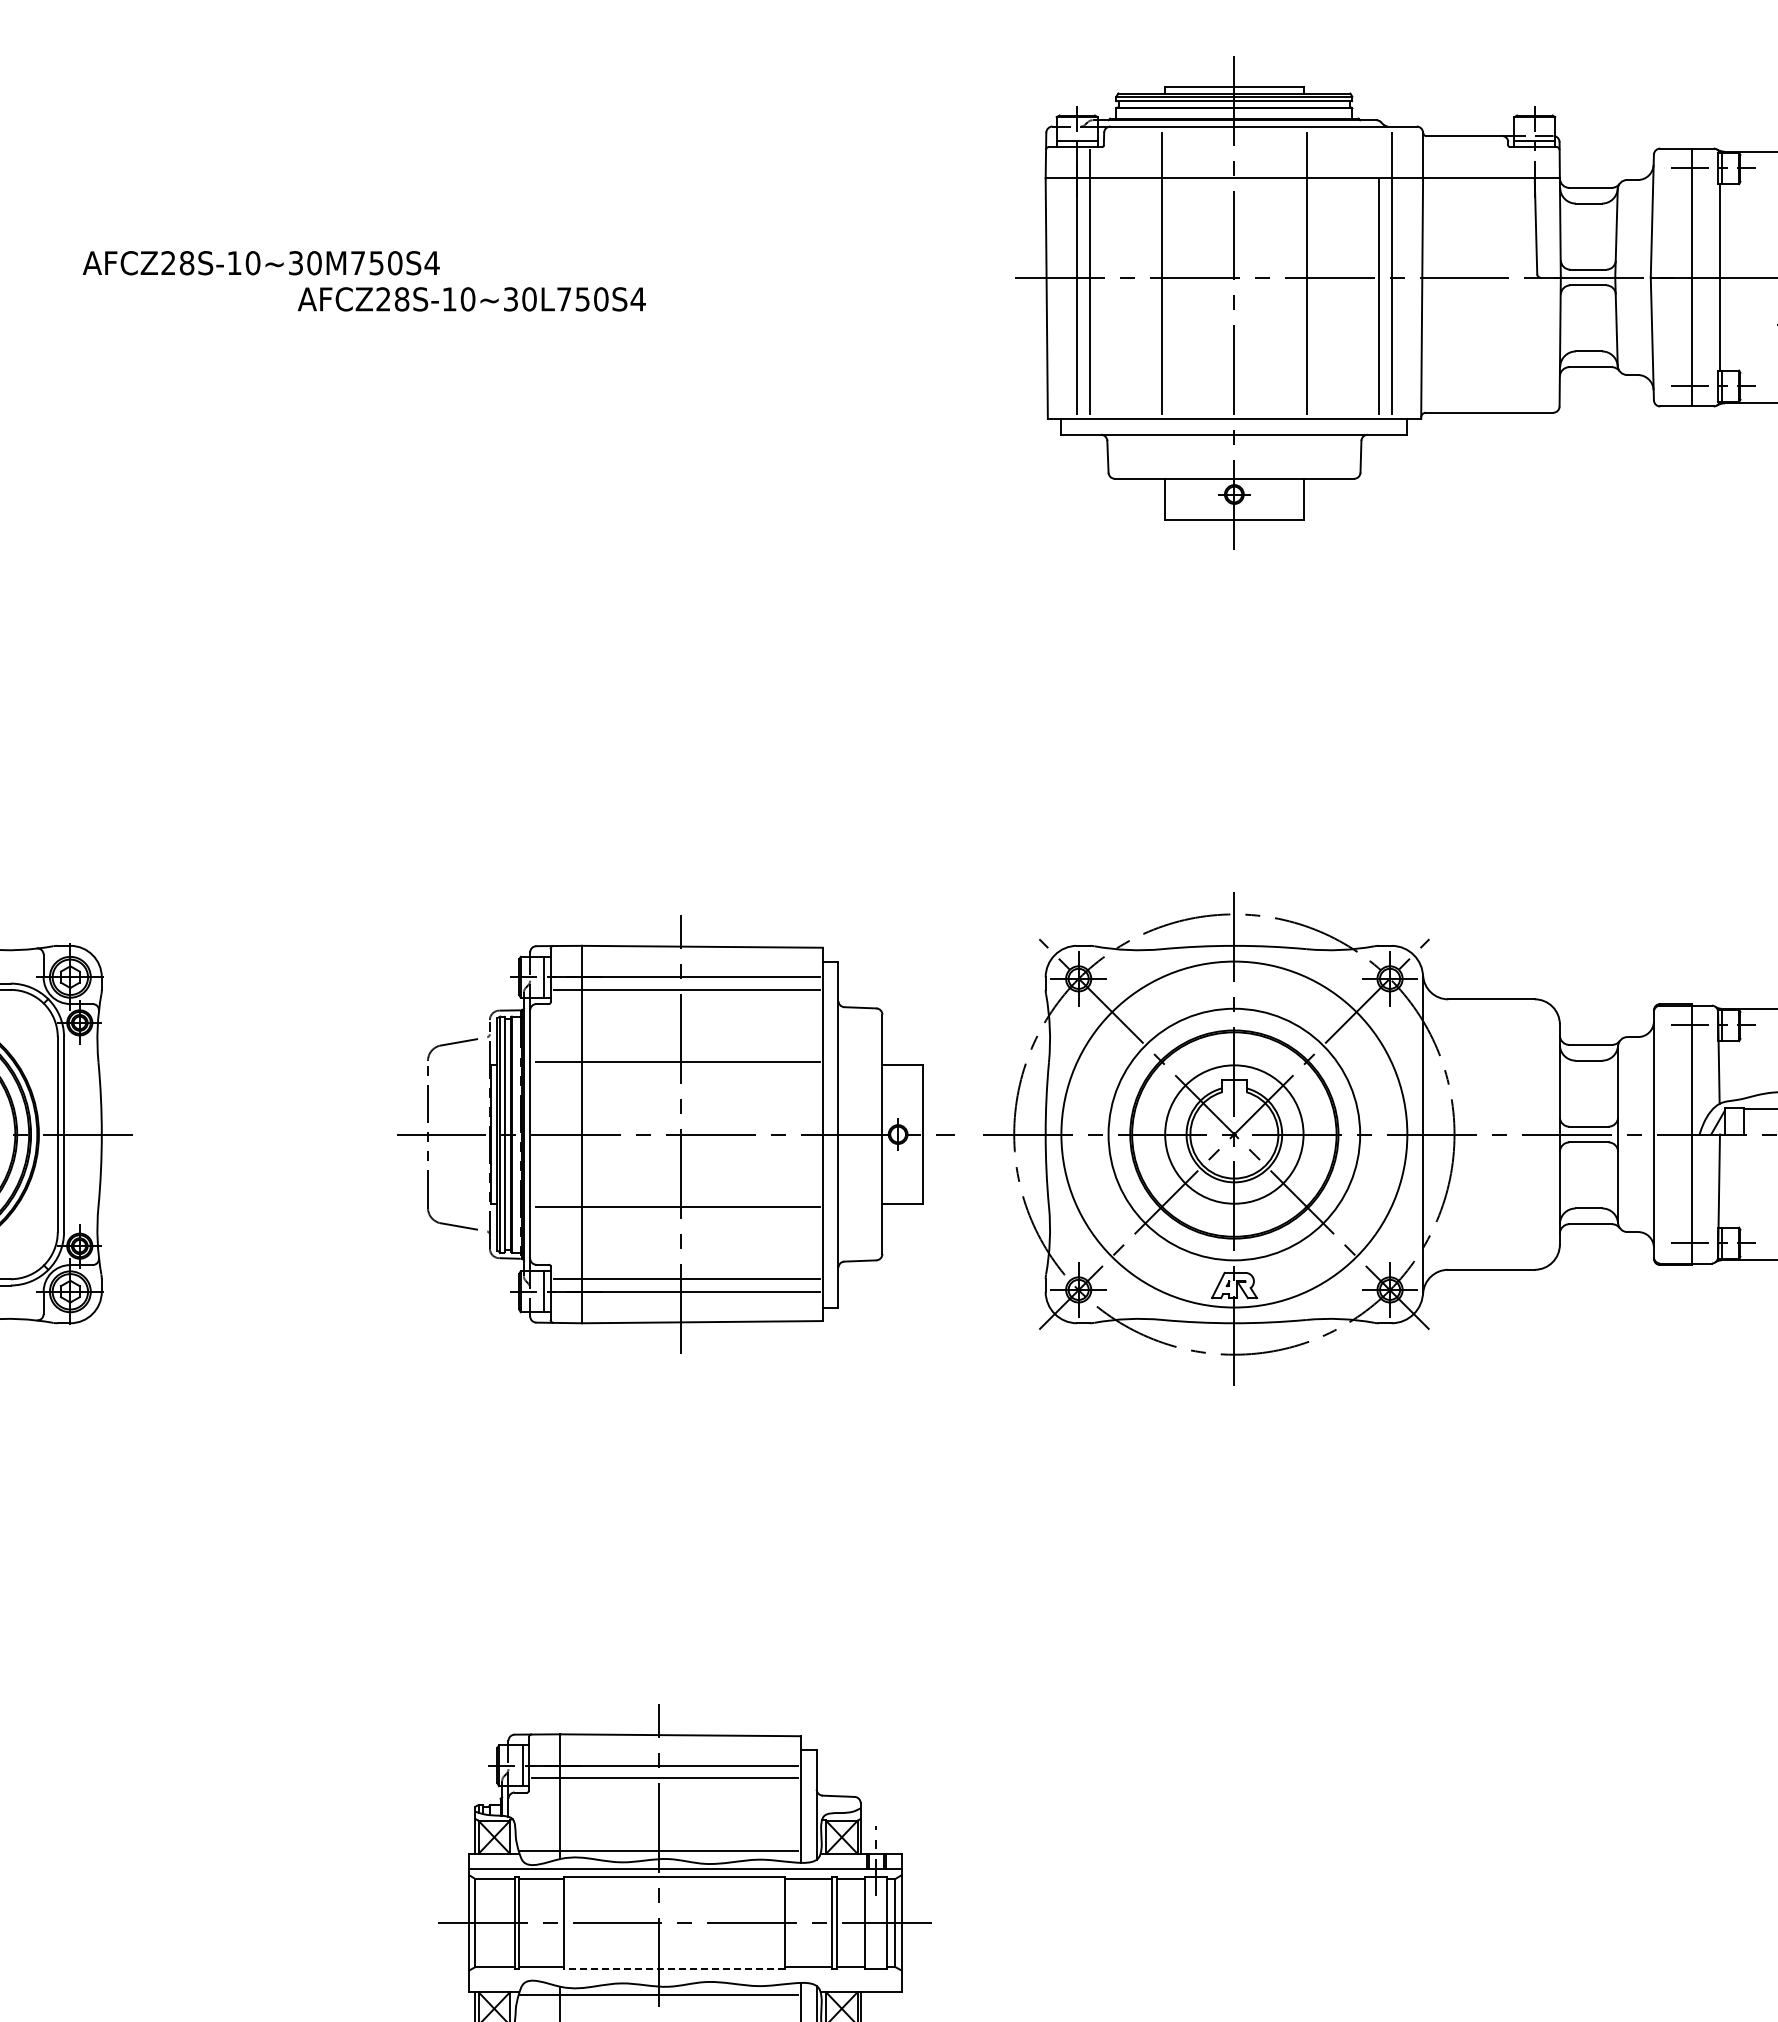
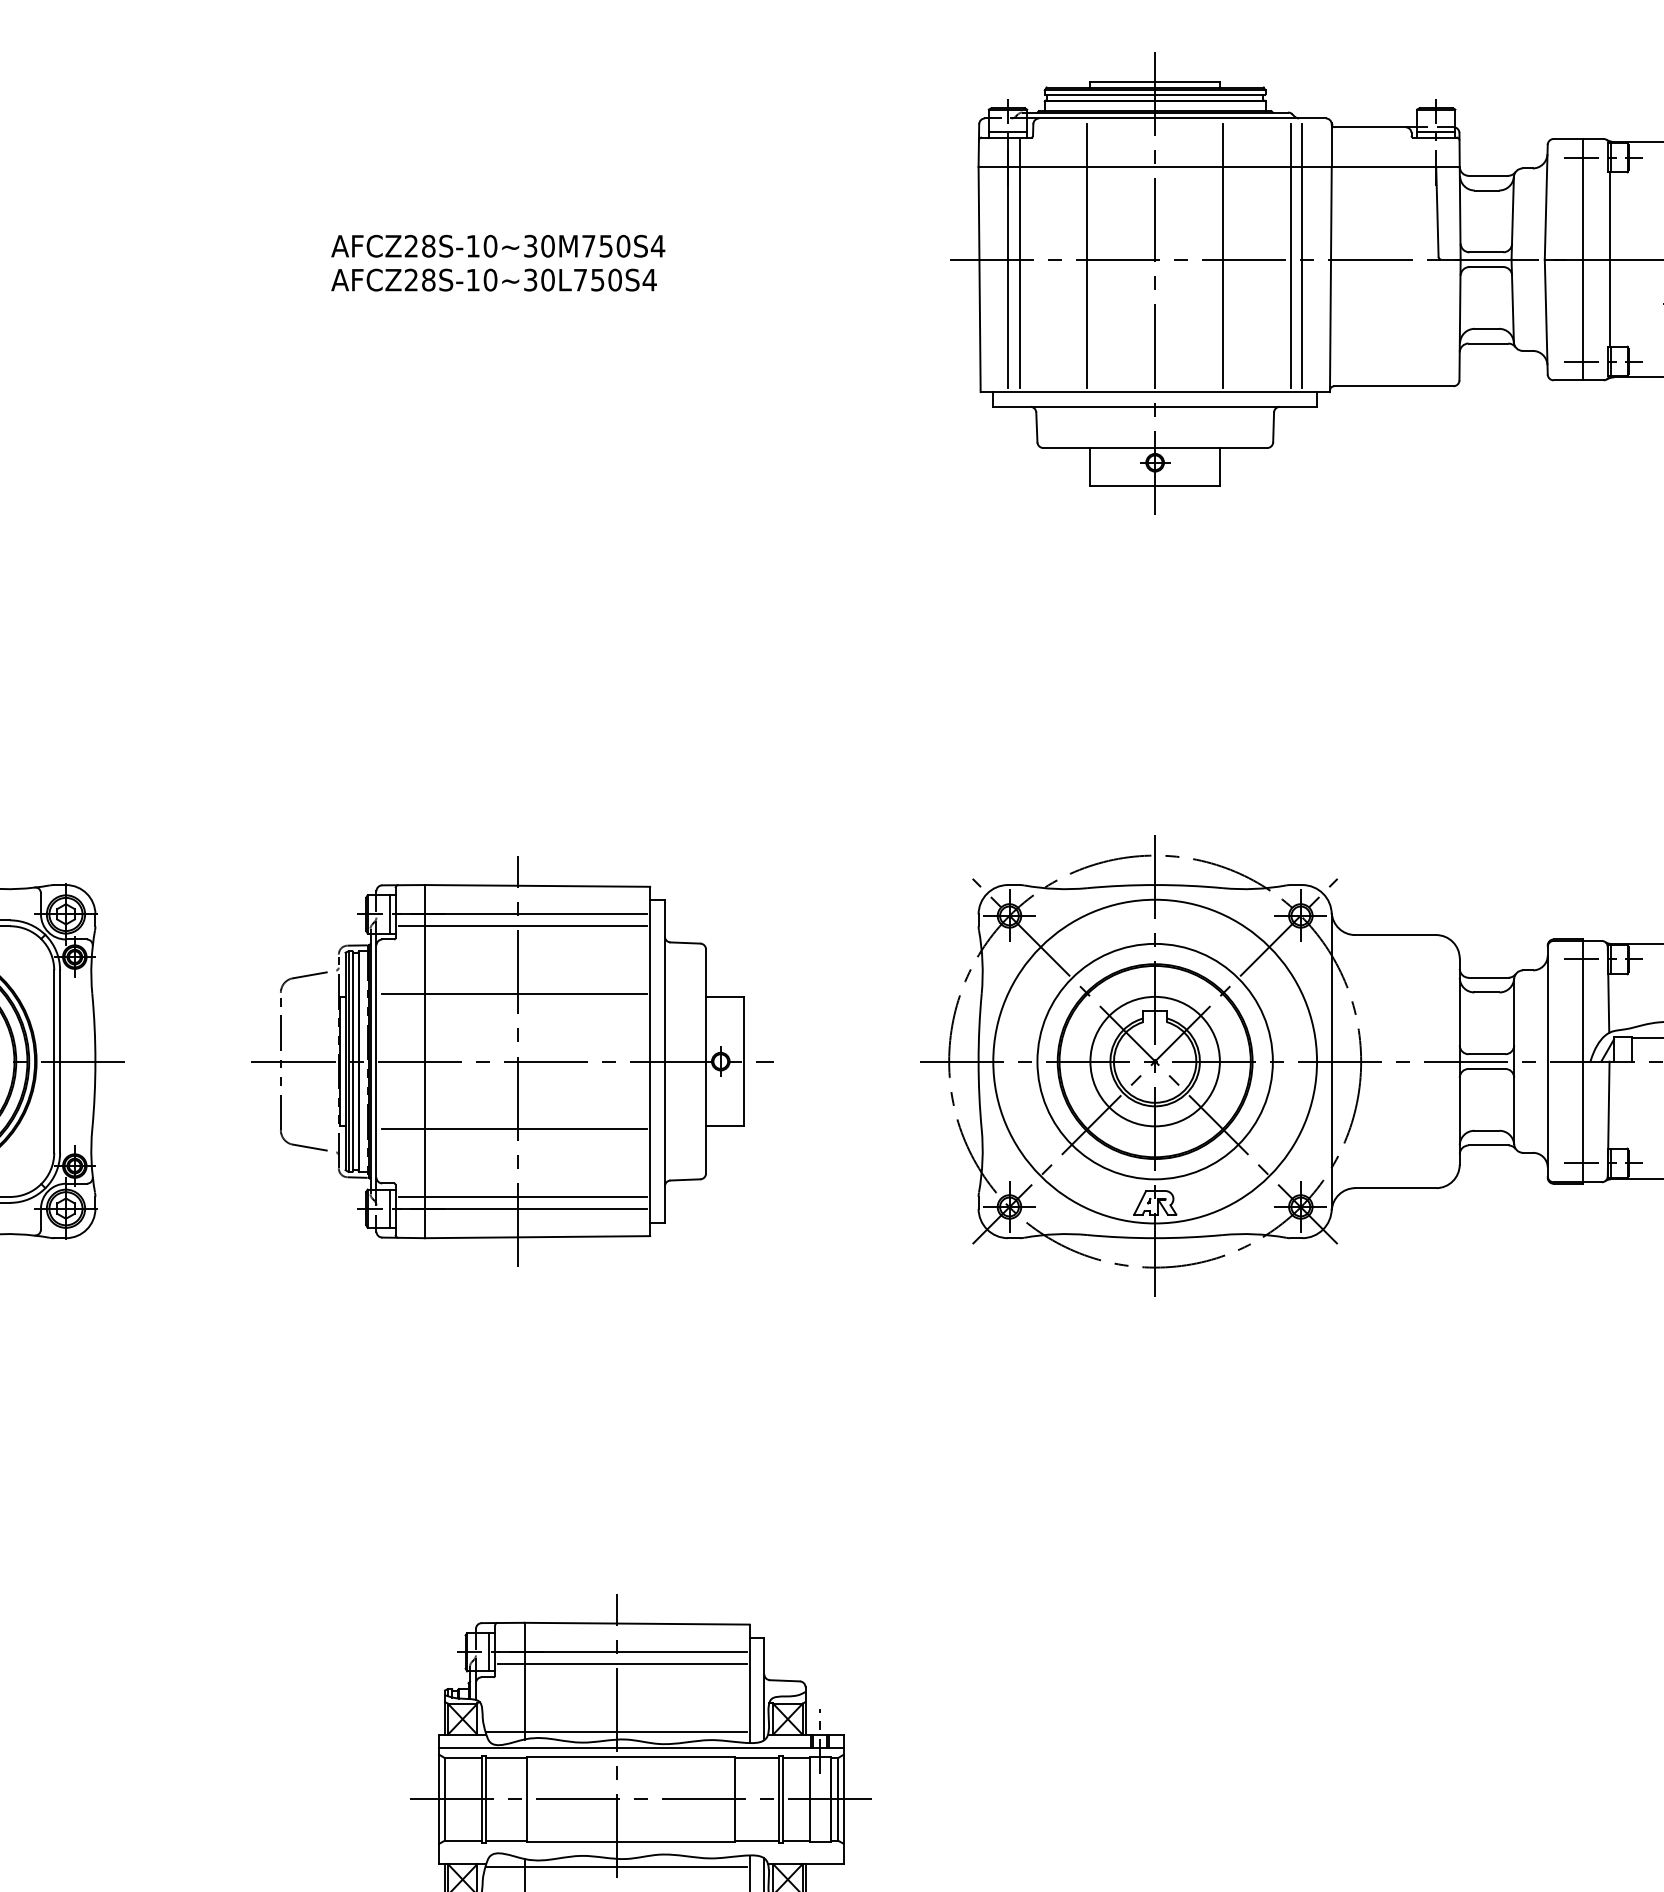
line: (1379, 155) -> (1290, 145), added
text: (260, 263) -> (497, 246), moved
text: (471, 299) -> (493, 280), moved
part: (675, 1134) -> (512, 1061), moved
line: (674, 1968) -> (631, 1841), dashed -> solid

